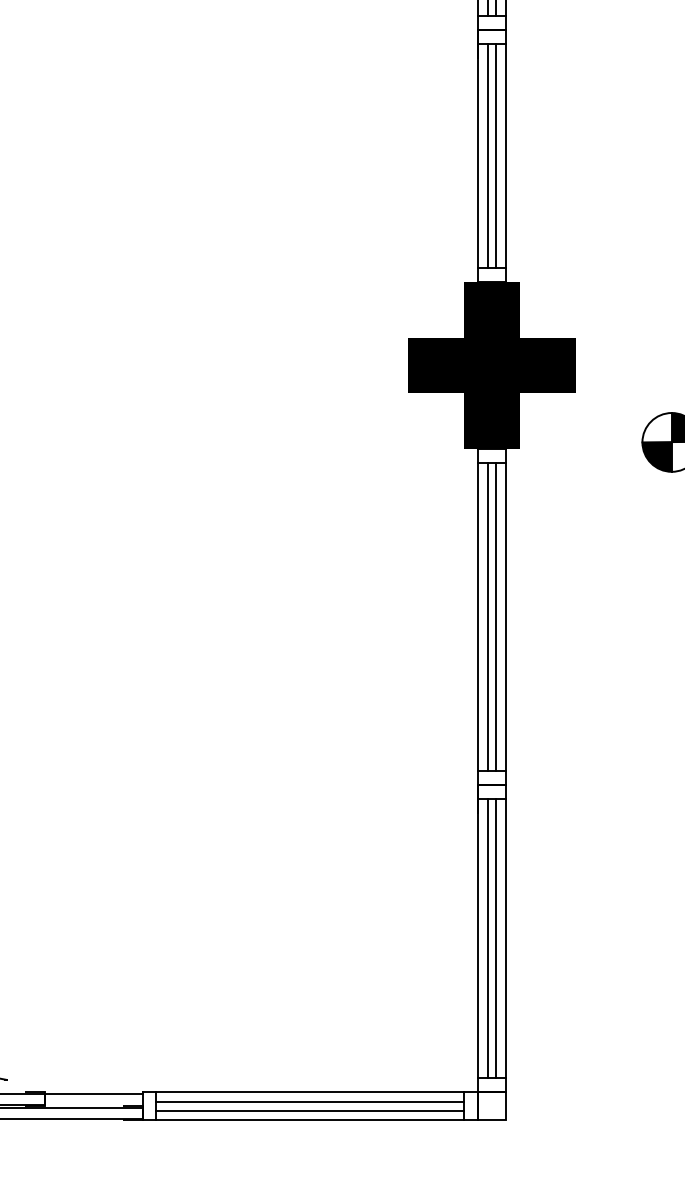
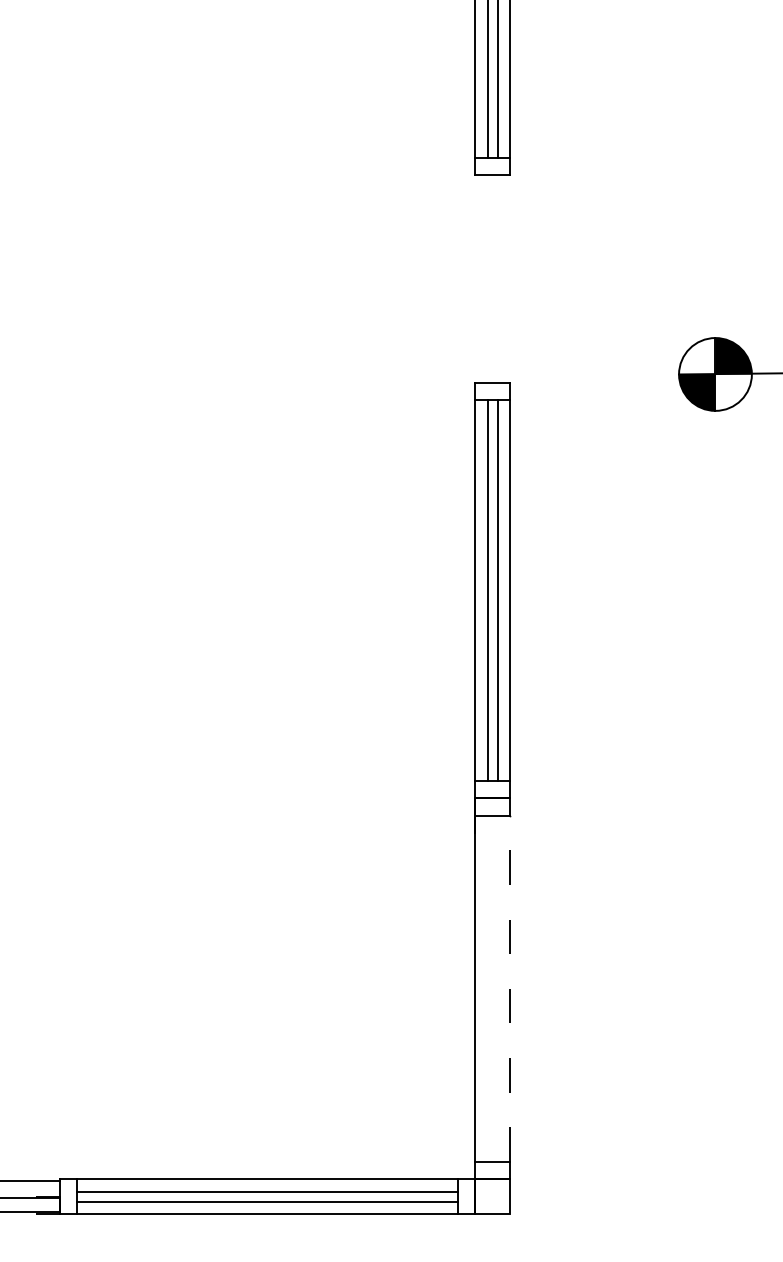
fill: (491, 365) -> (492, 279), removed
line: (488, 938) -> (488, 988), removed
line: (496, 938) -> (498, 988), removed
line: (505, 938) -> (509, 988), solid -> dashed

